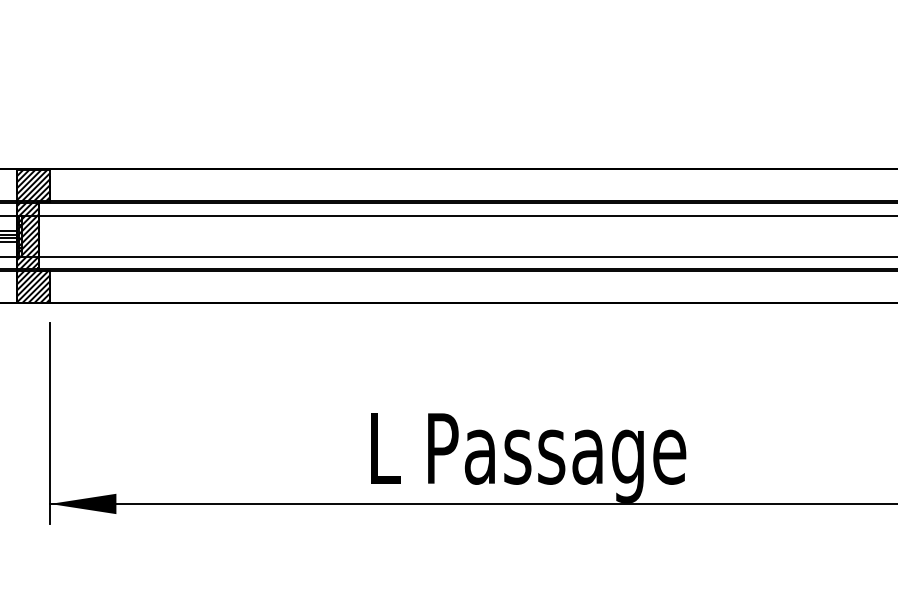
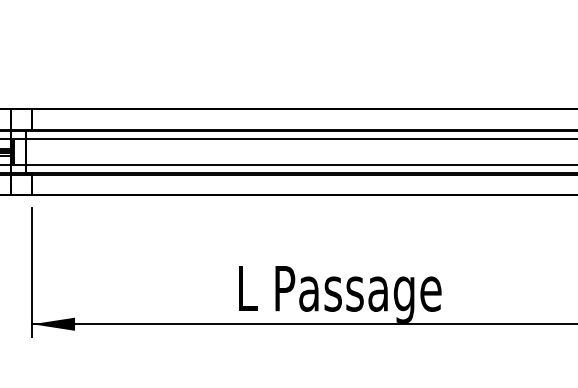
hatch: (33, 235) -> (21, 151), removed

